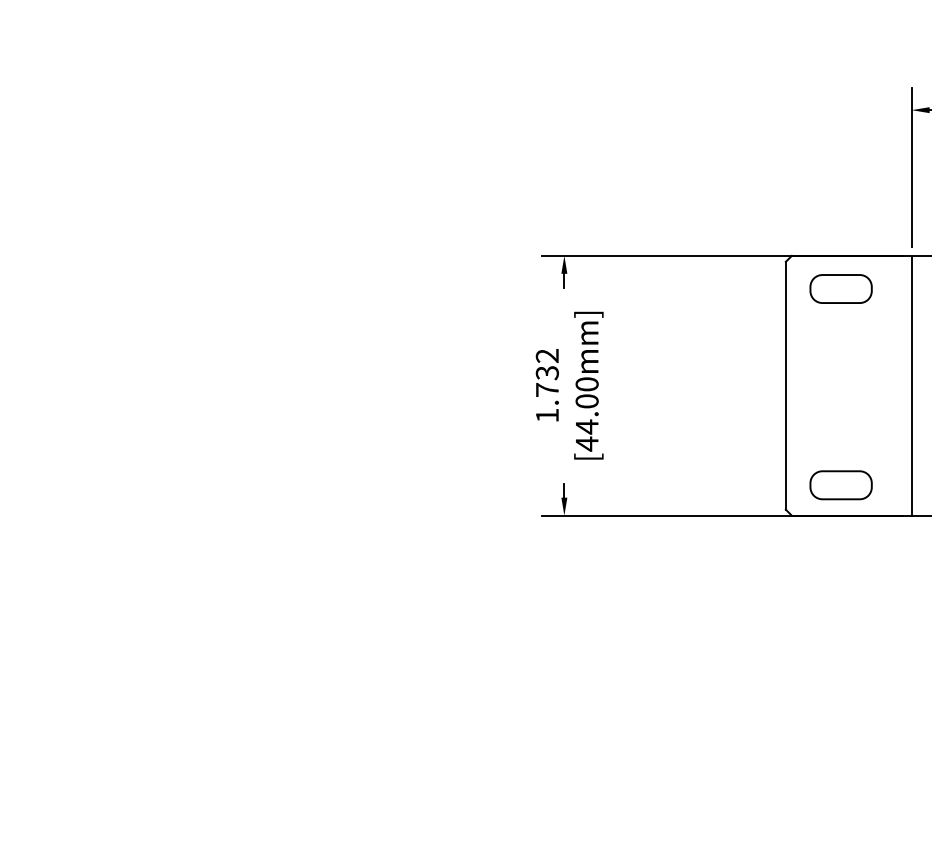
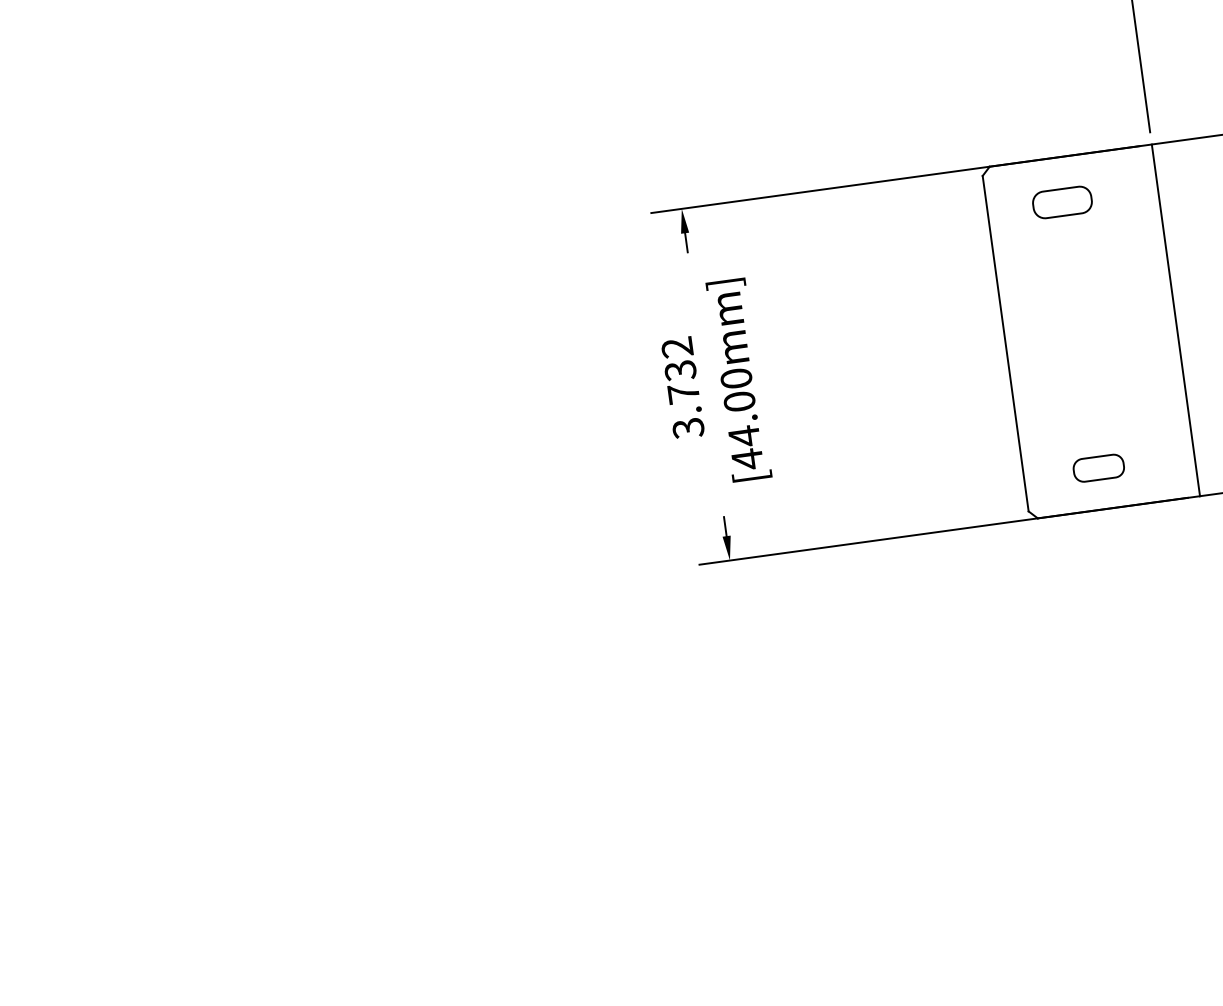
part: (840, 288) -> (1061, 201), size x0.7
text: (546, 415) -> (687, 428), 1.732 -> 3.732
part: (840, 485) -> (1098, 468), size x0.6

